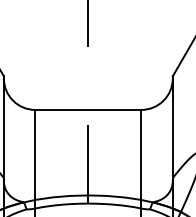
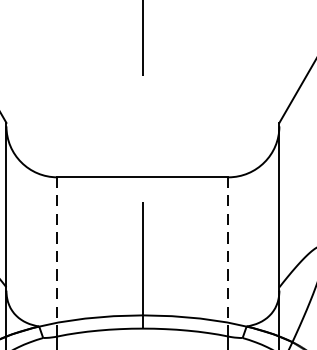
line: (35, 158) -> (57, 255), solid -> dashed
line: (141, 158) -> (228, 255), solid -> dashed

